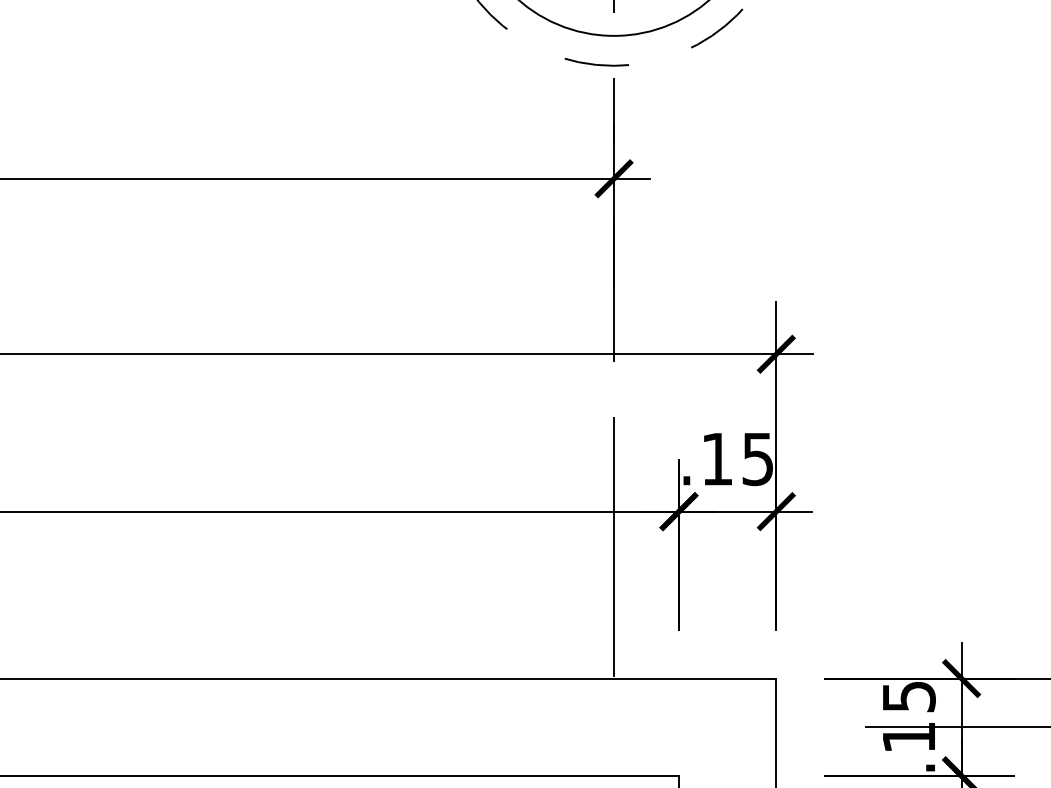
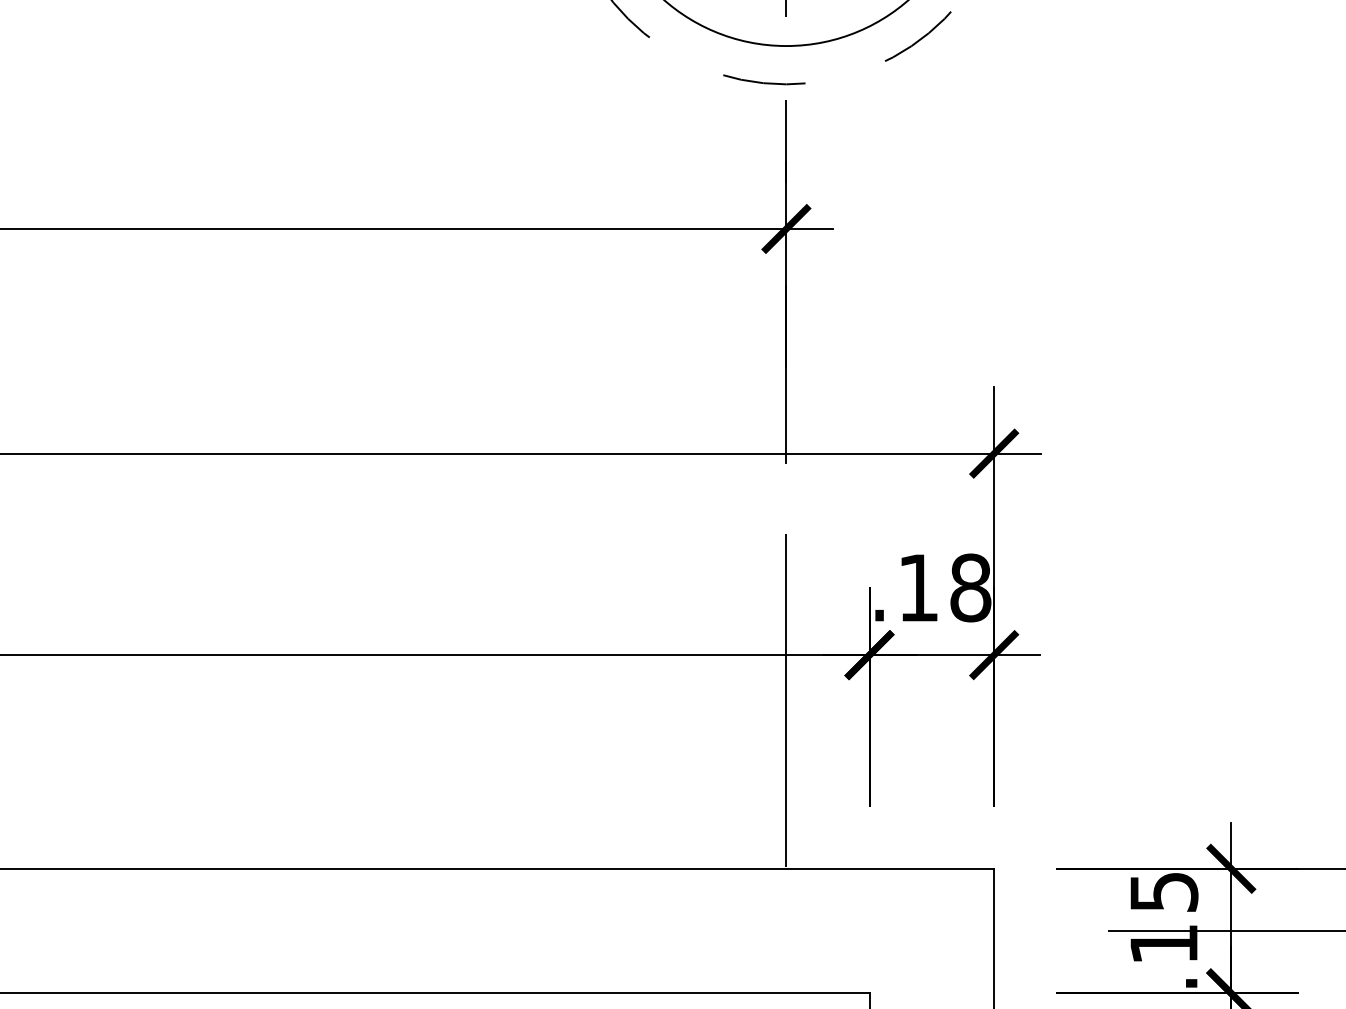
text: (757, 458) -> (970, 587), .15 -> .18

